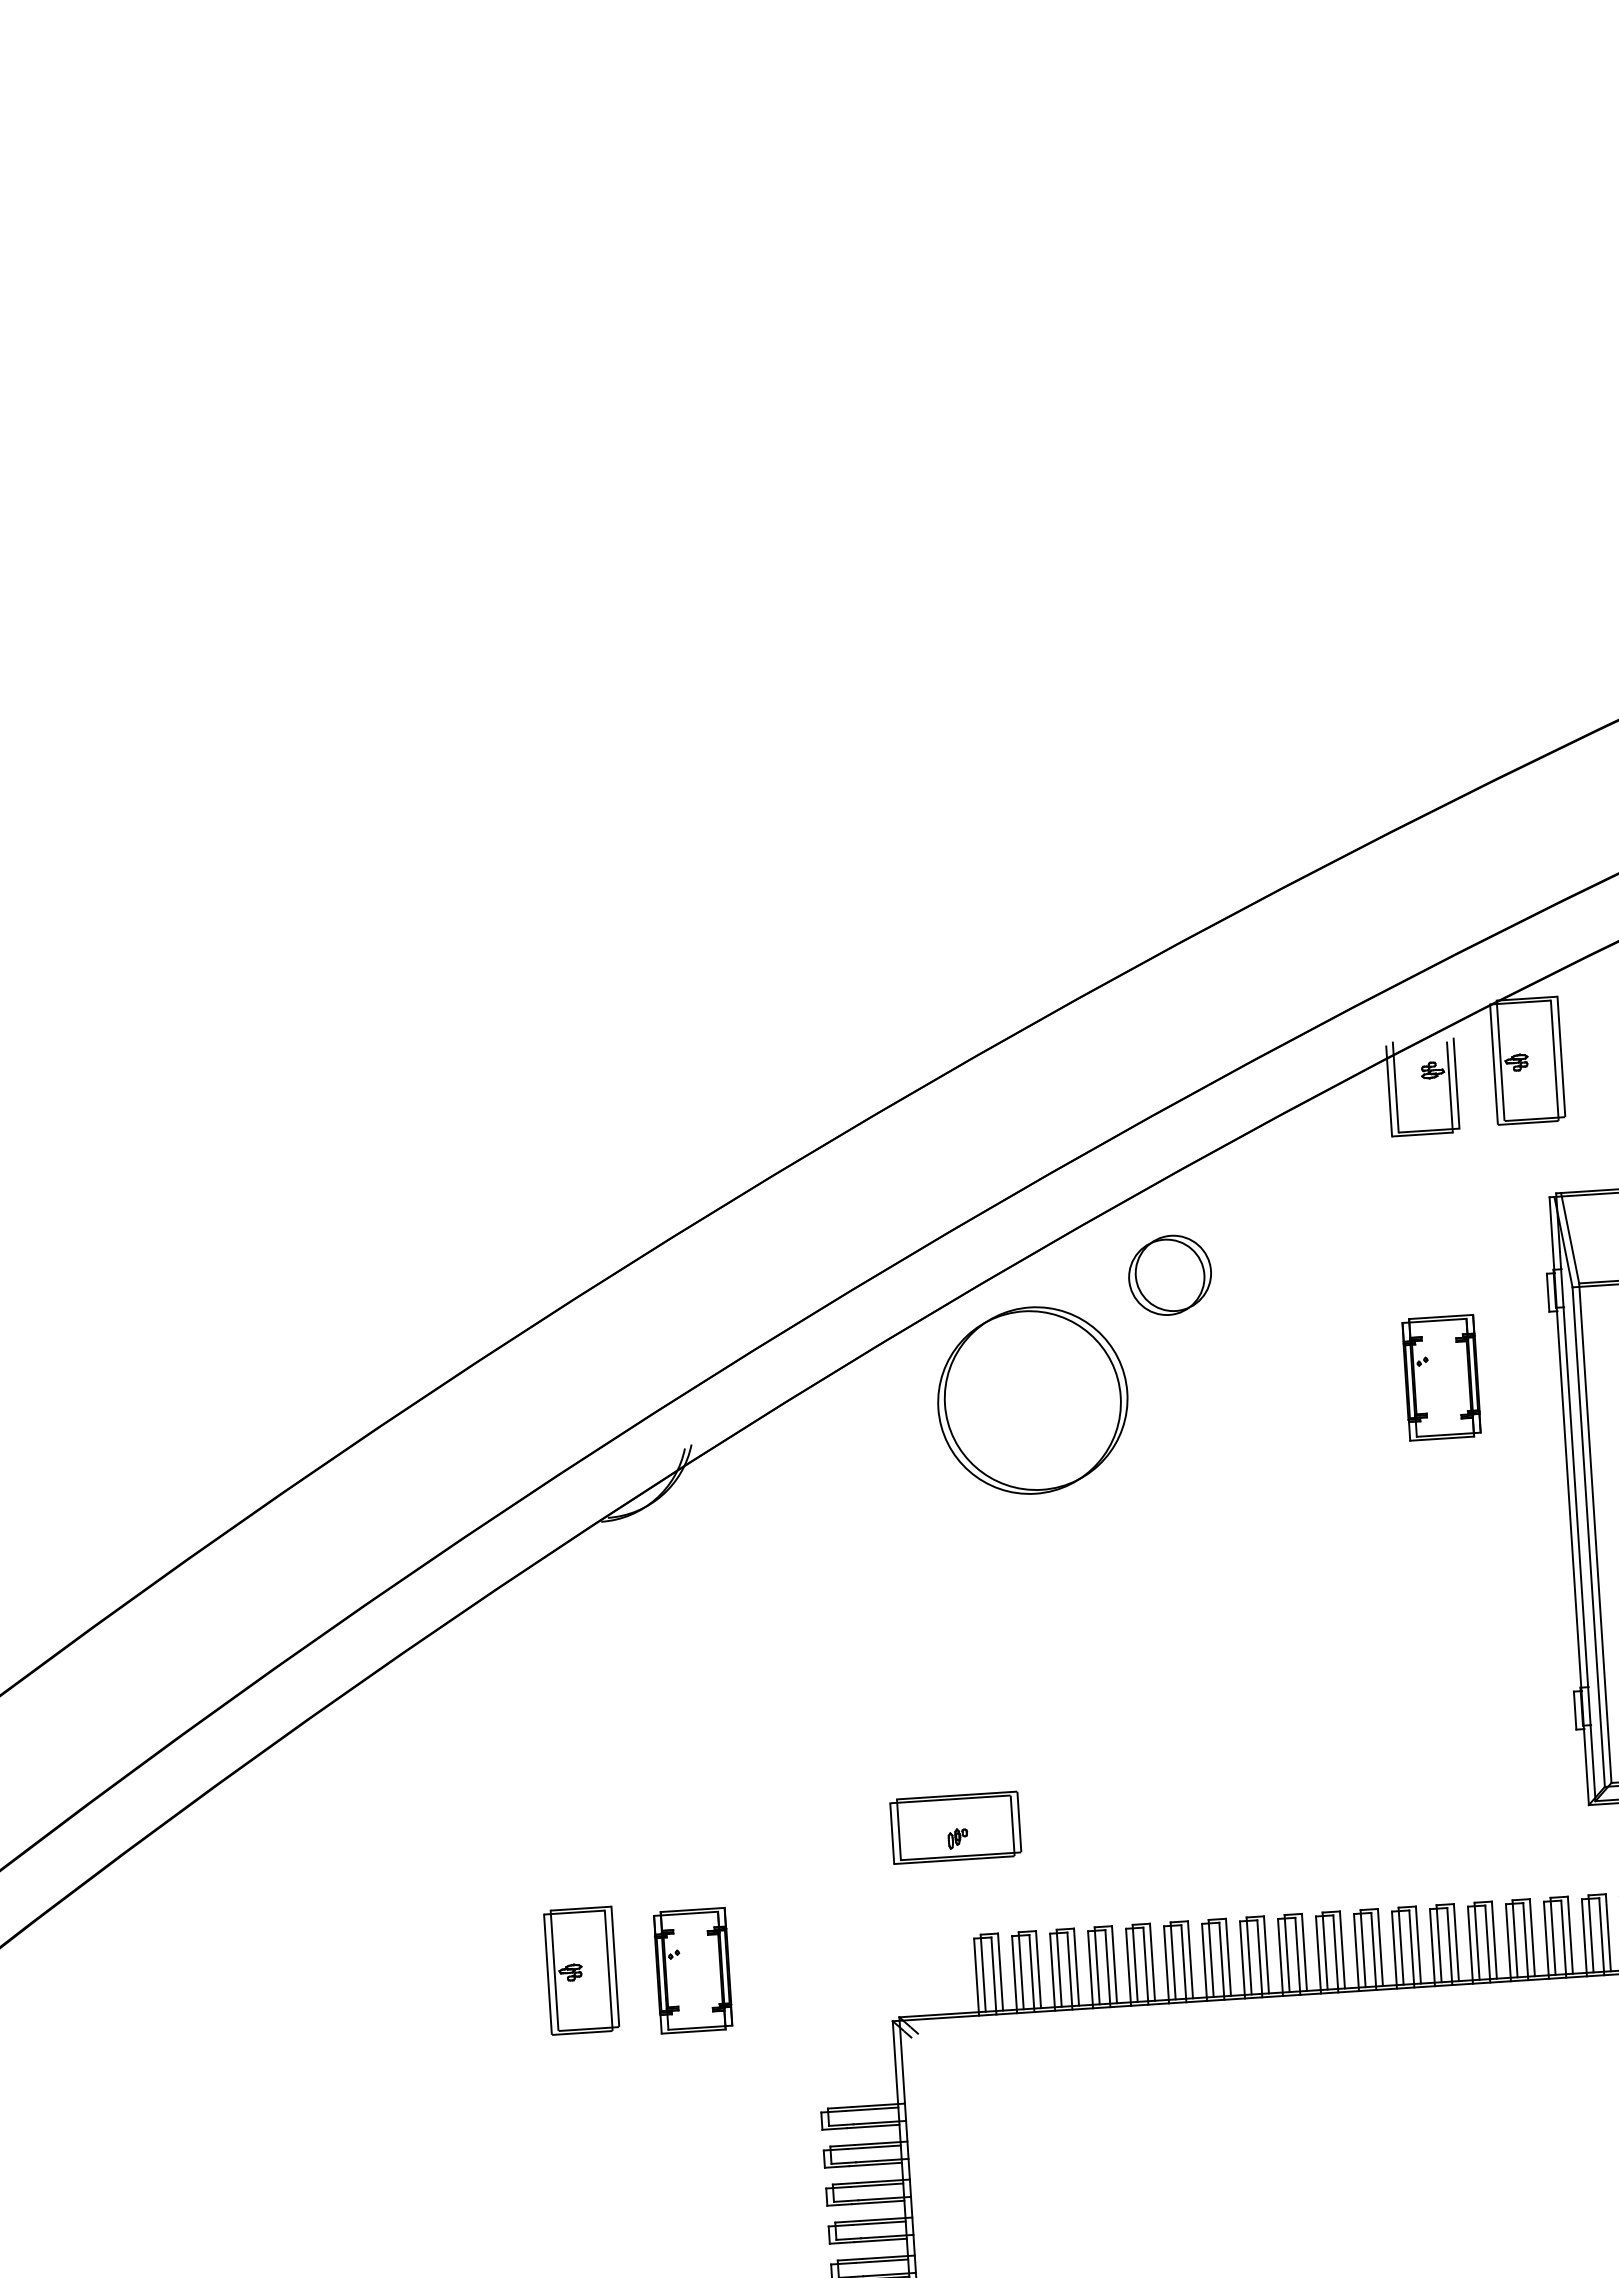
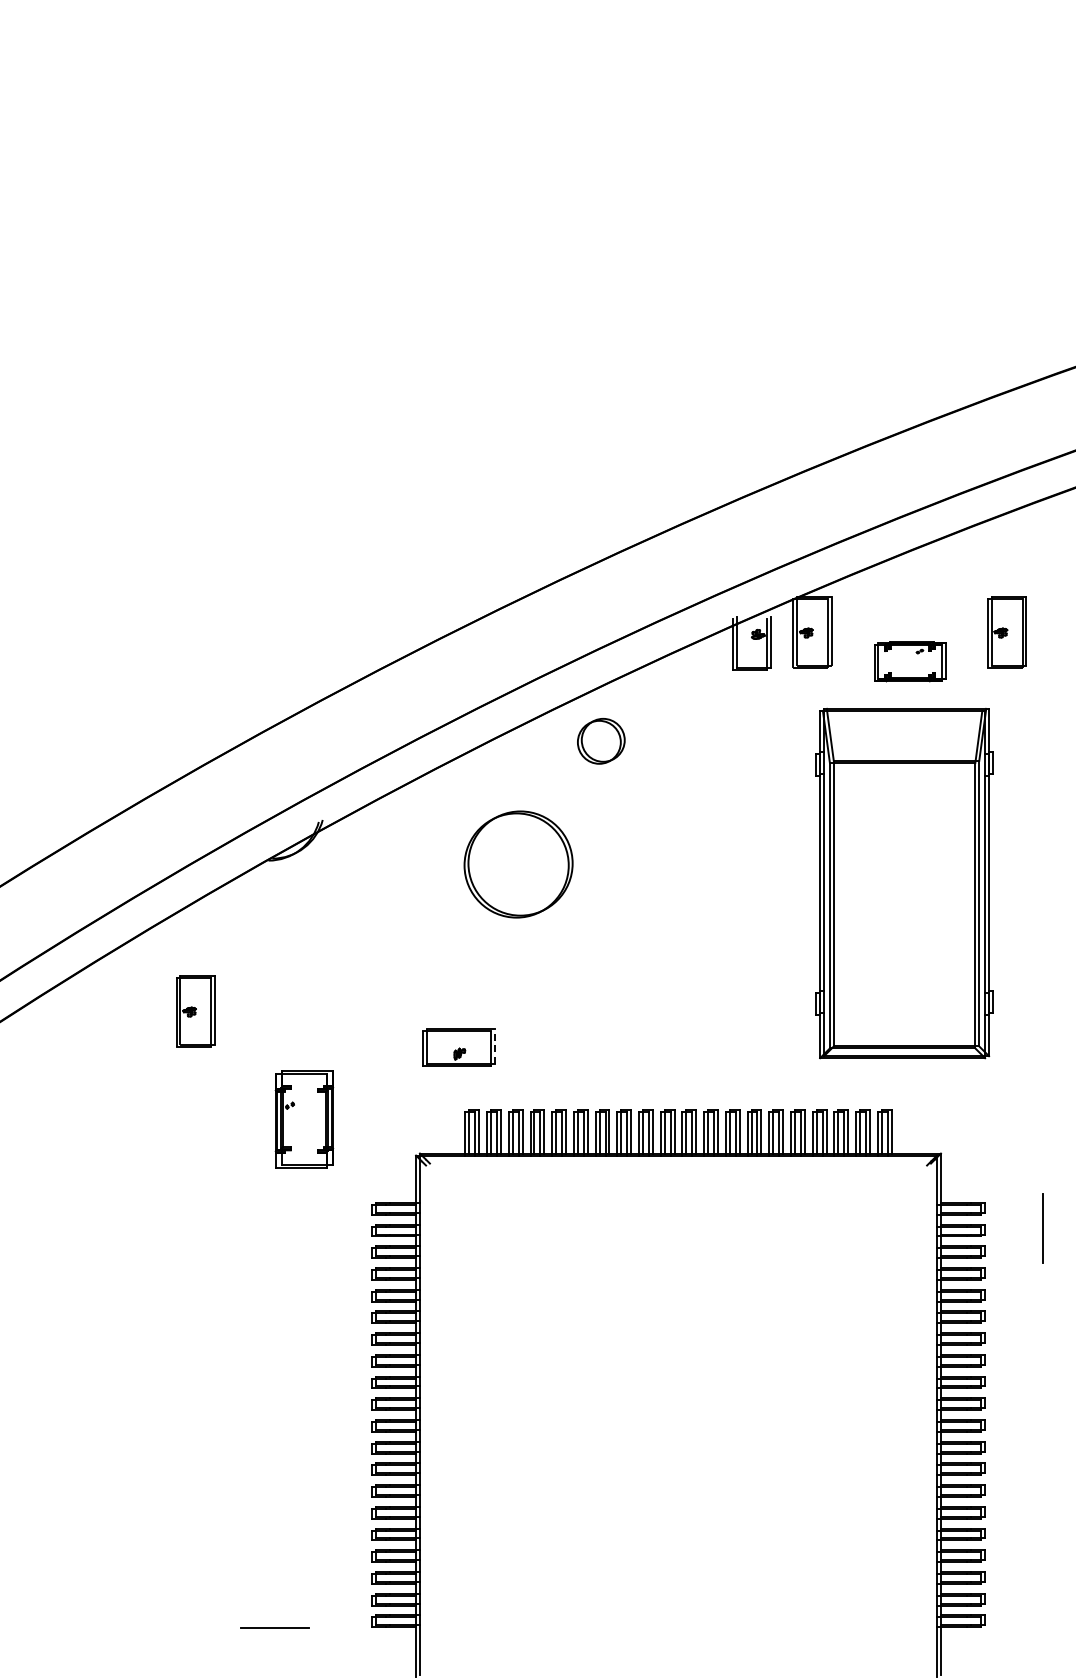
part: (1440, 1377) -> (751, 809), removed
part: (1032, 1400) -> (518, 864), moved
line: (1019, 1821) -> (495, 1046), solid -> dashed
part: (581, 1970) -> (195, 1011), moved
part: (691, 1970) -> (303, 1119), size x1.4

